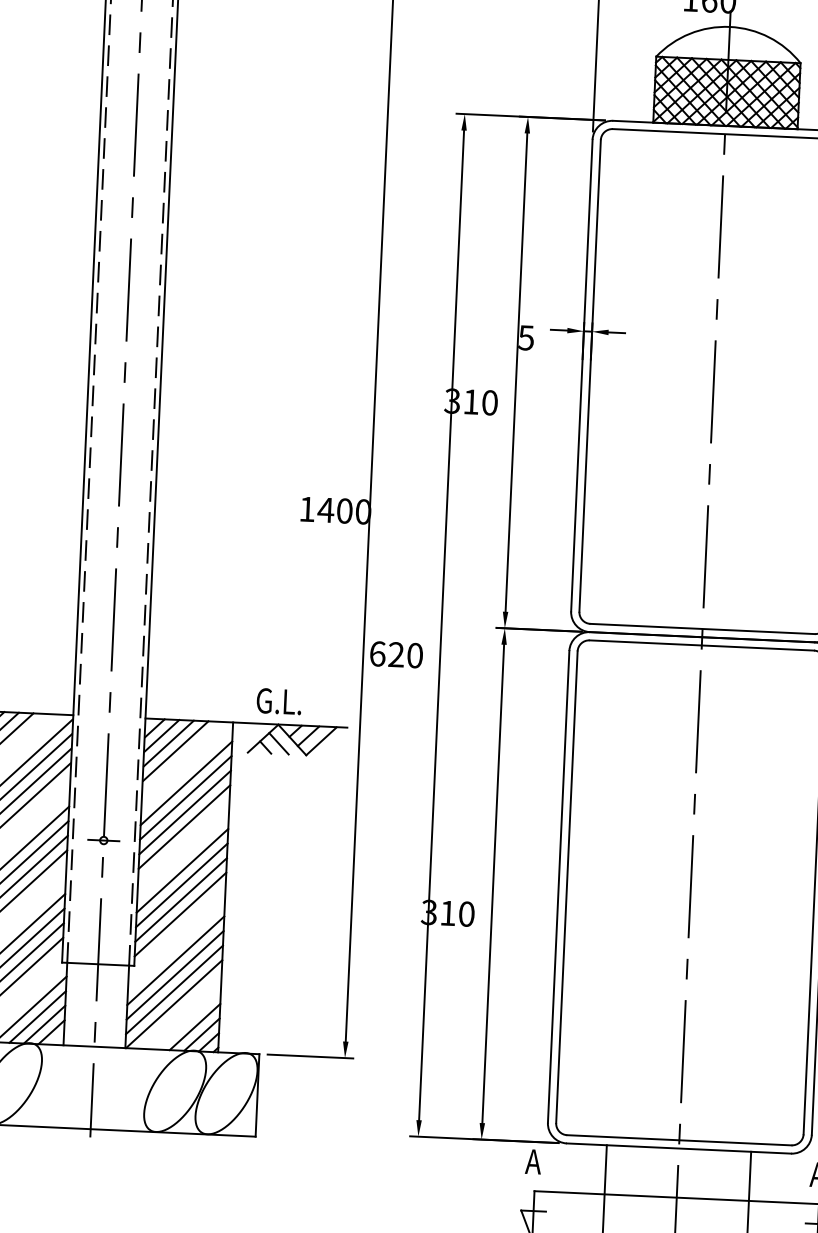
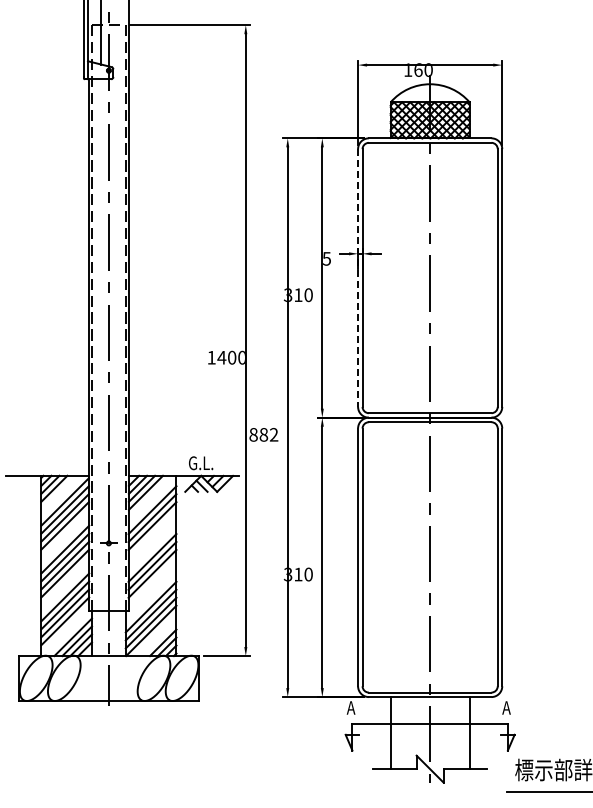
line: (582, 376) -> (358, 278), solid -> dashed
text: (395, 654) -> (263, 434), 620 -> 882
line: (184, 827) -> (152, 534), removed
line: (180, 913) -> (152, 581), removed

